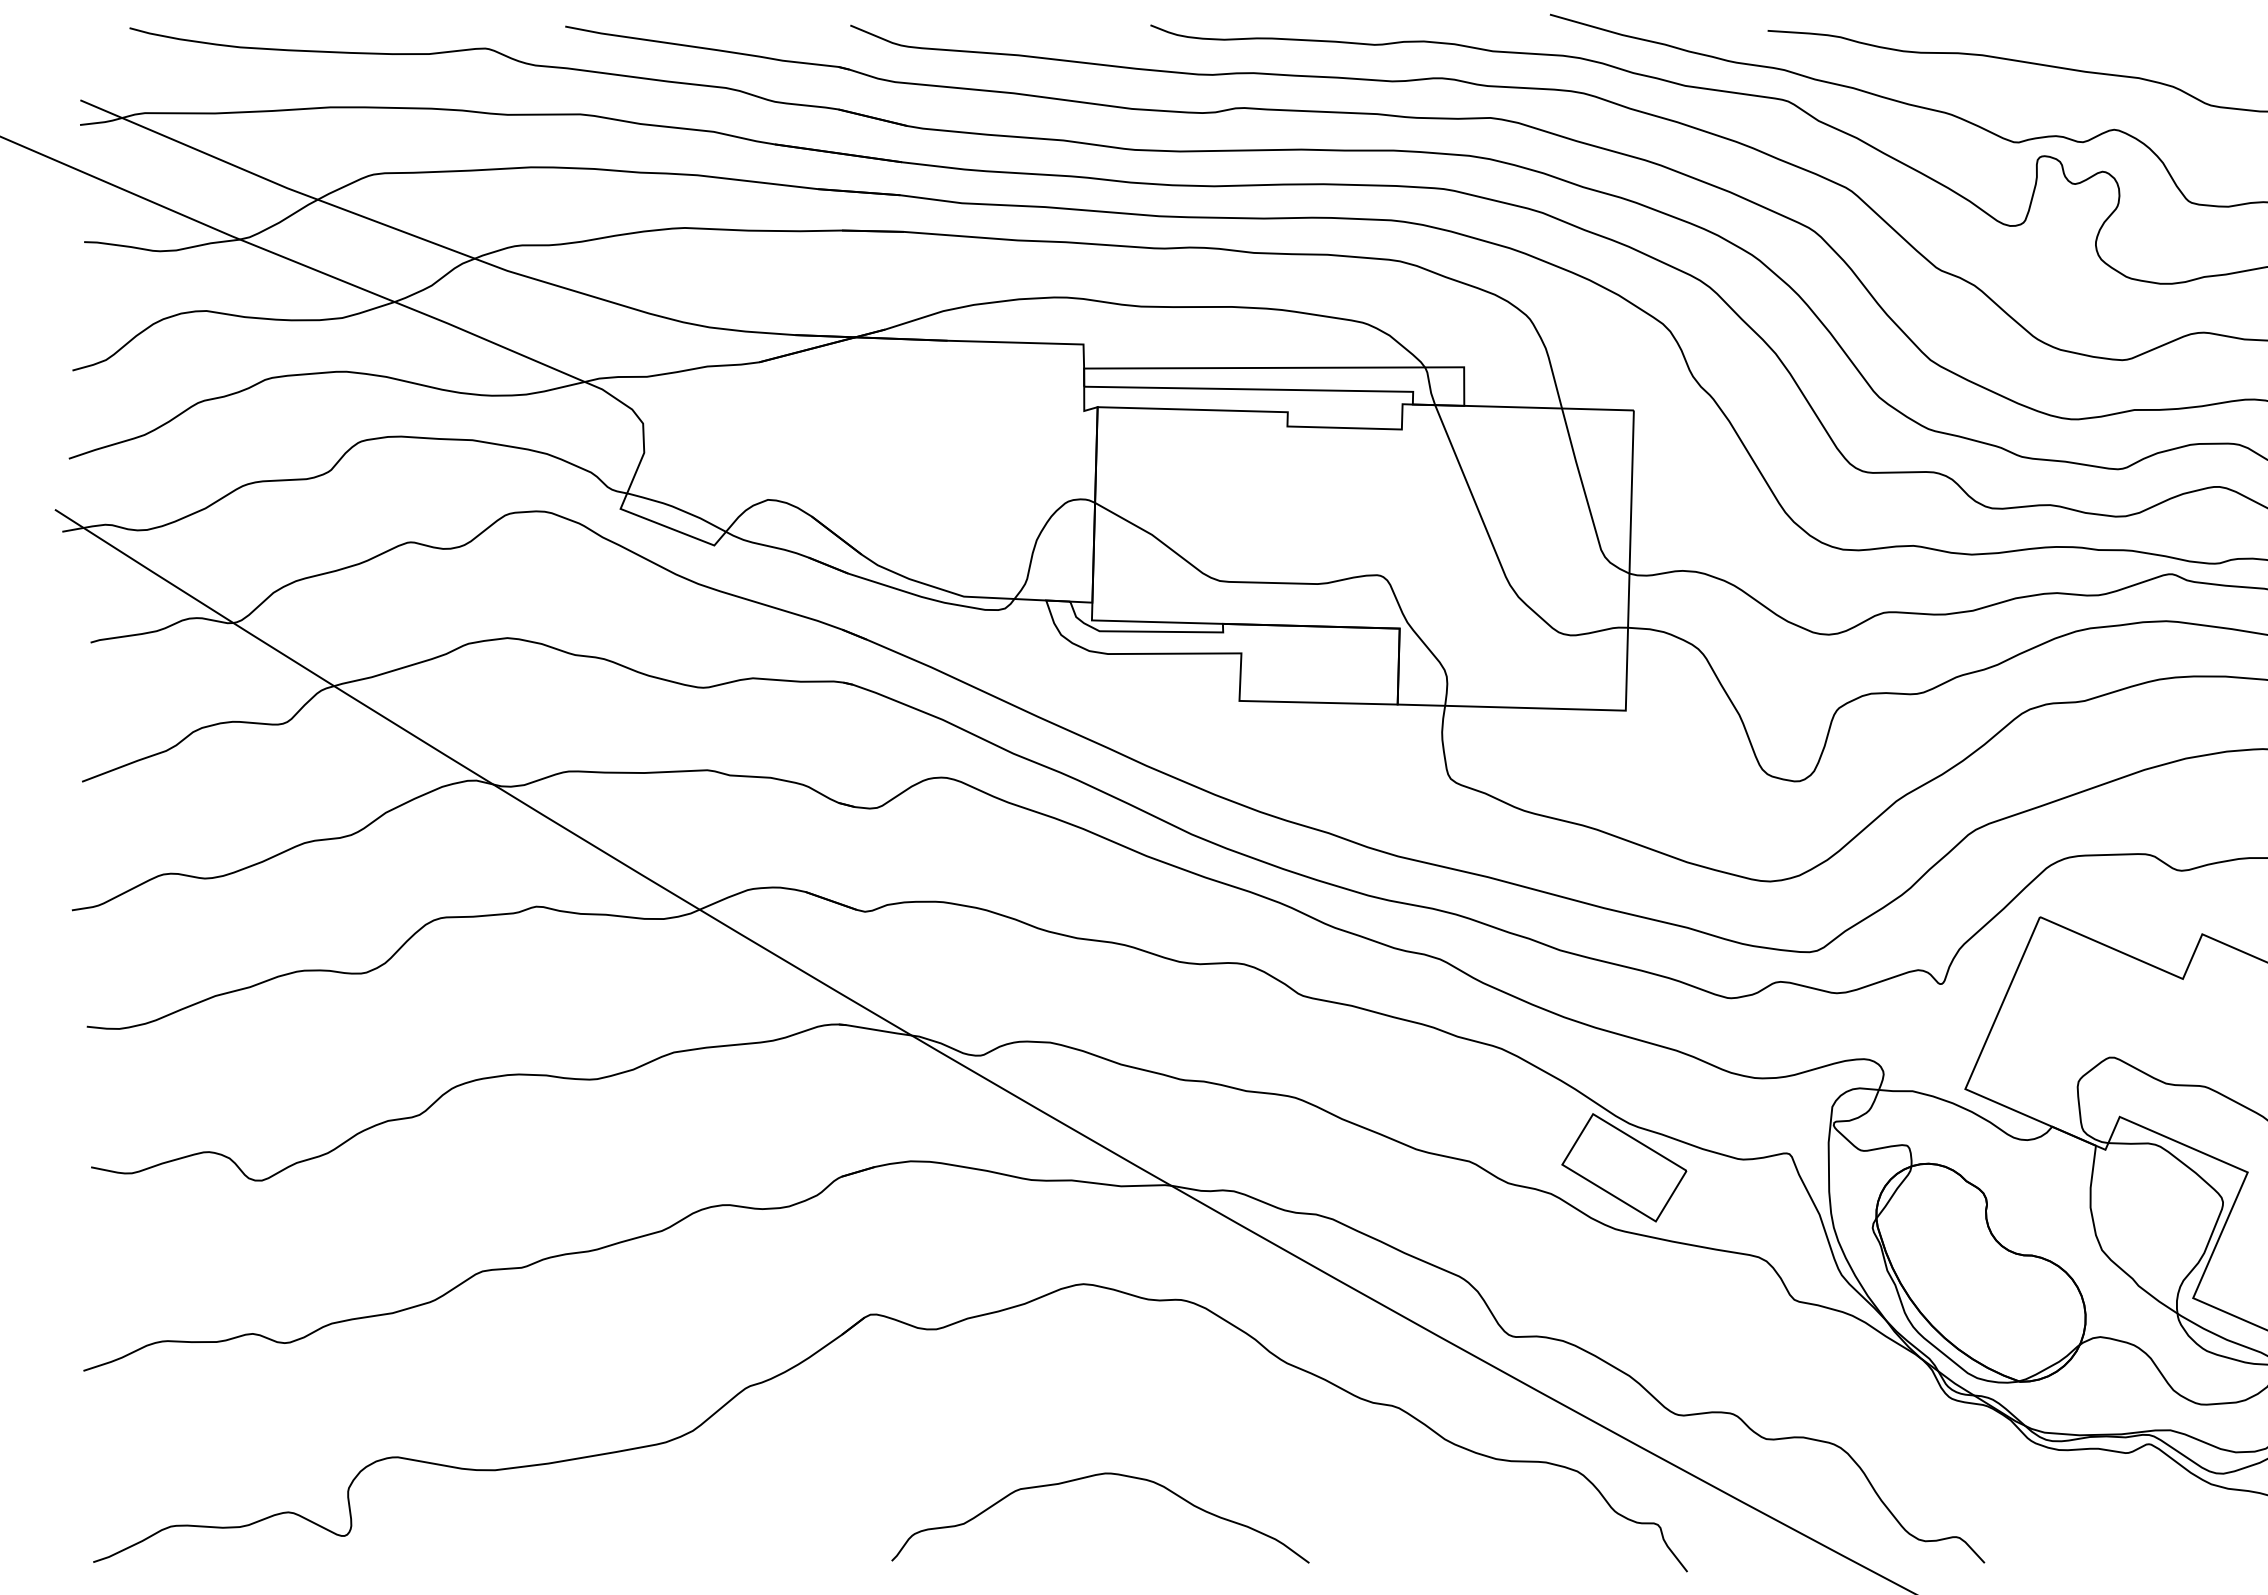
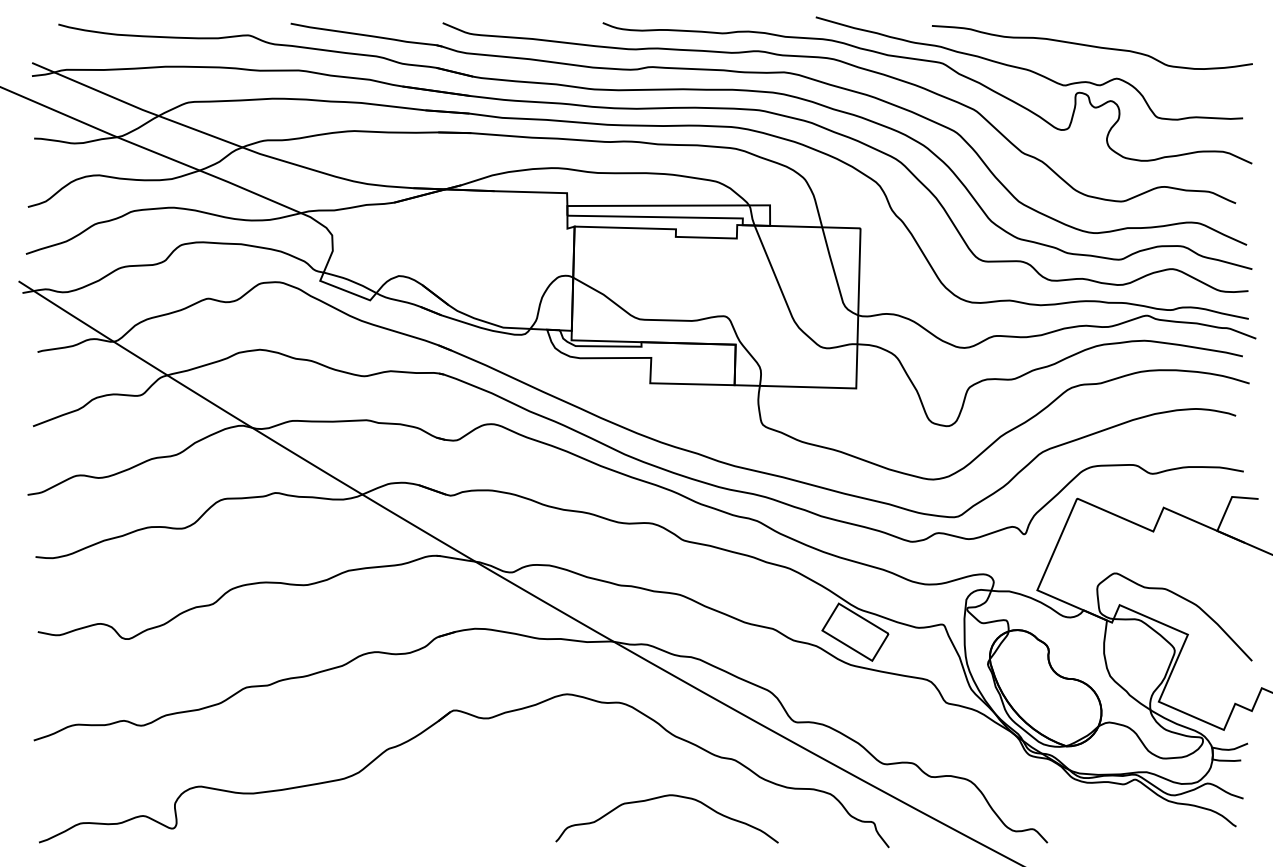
curve: (1086, 1479) -> (659, 798), moved

